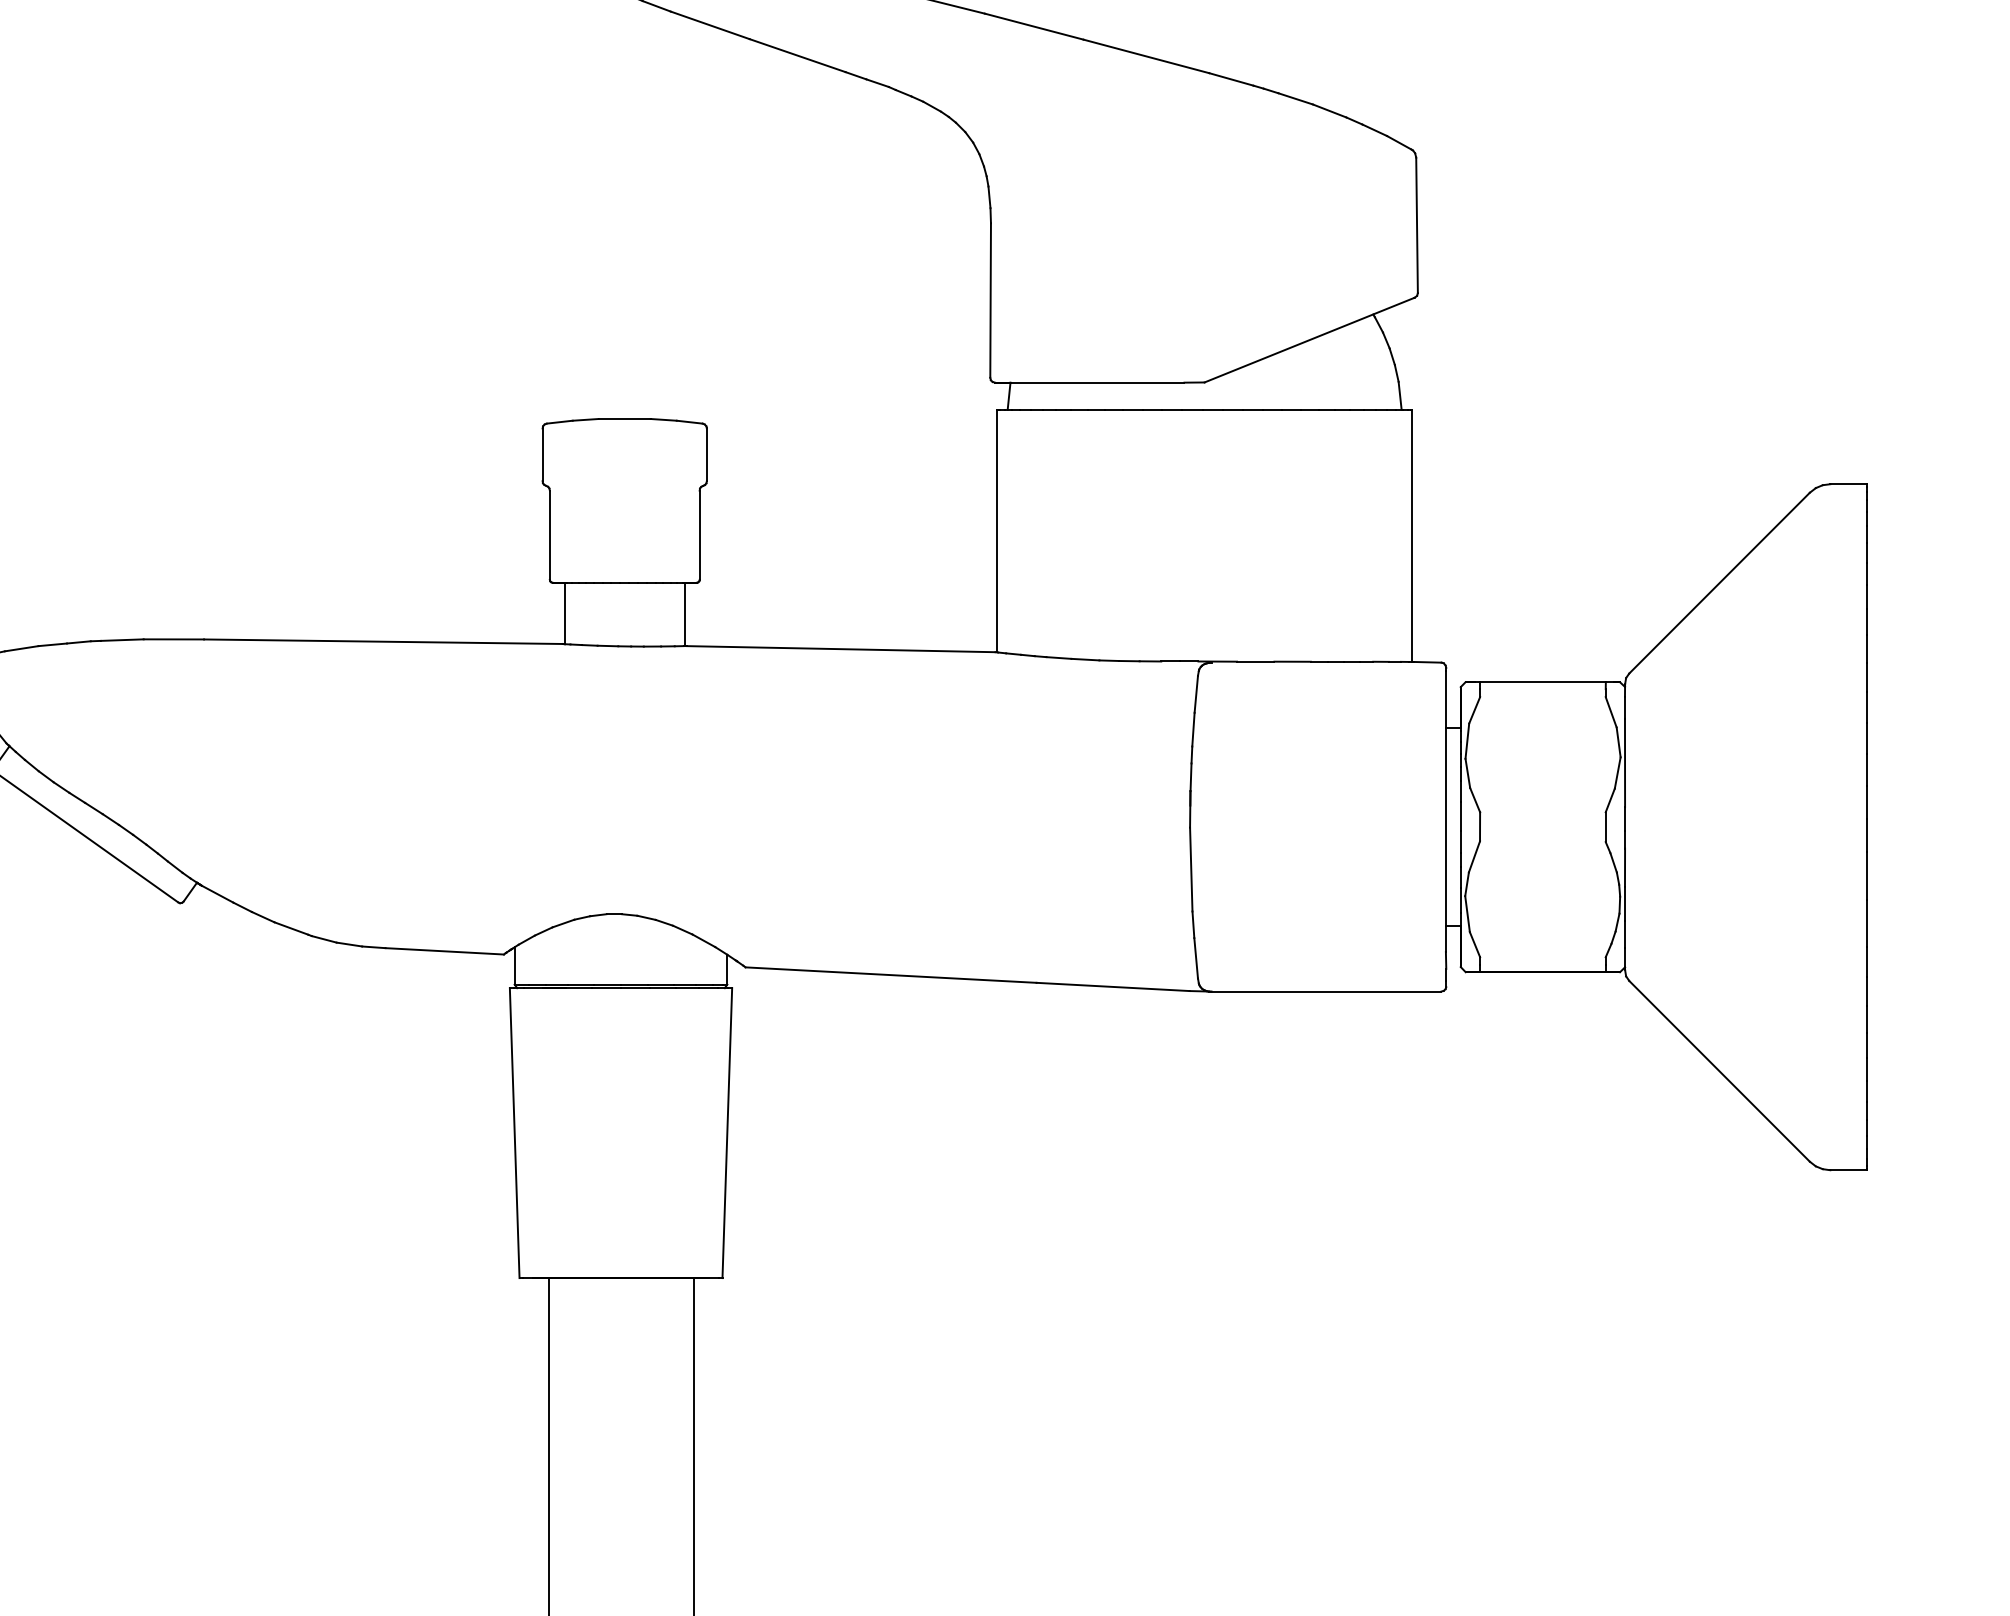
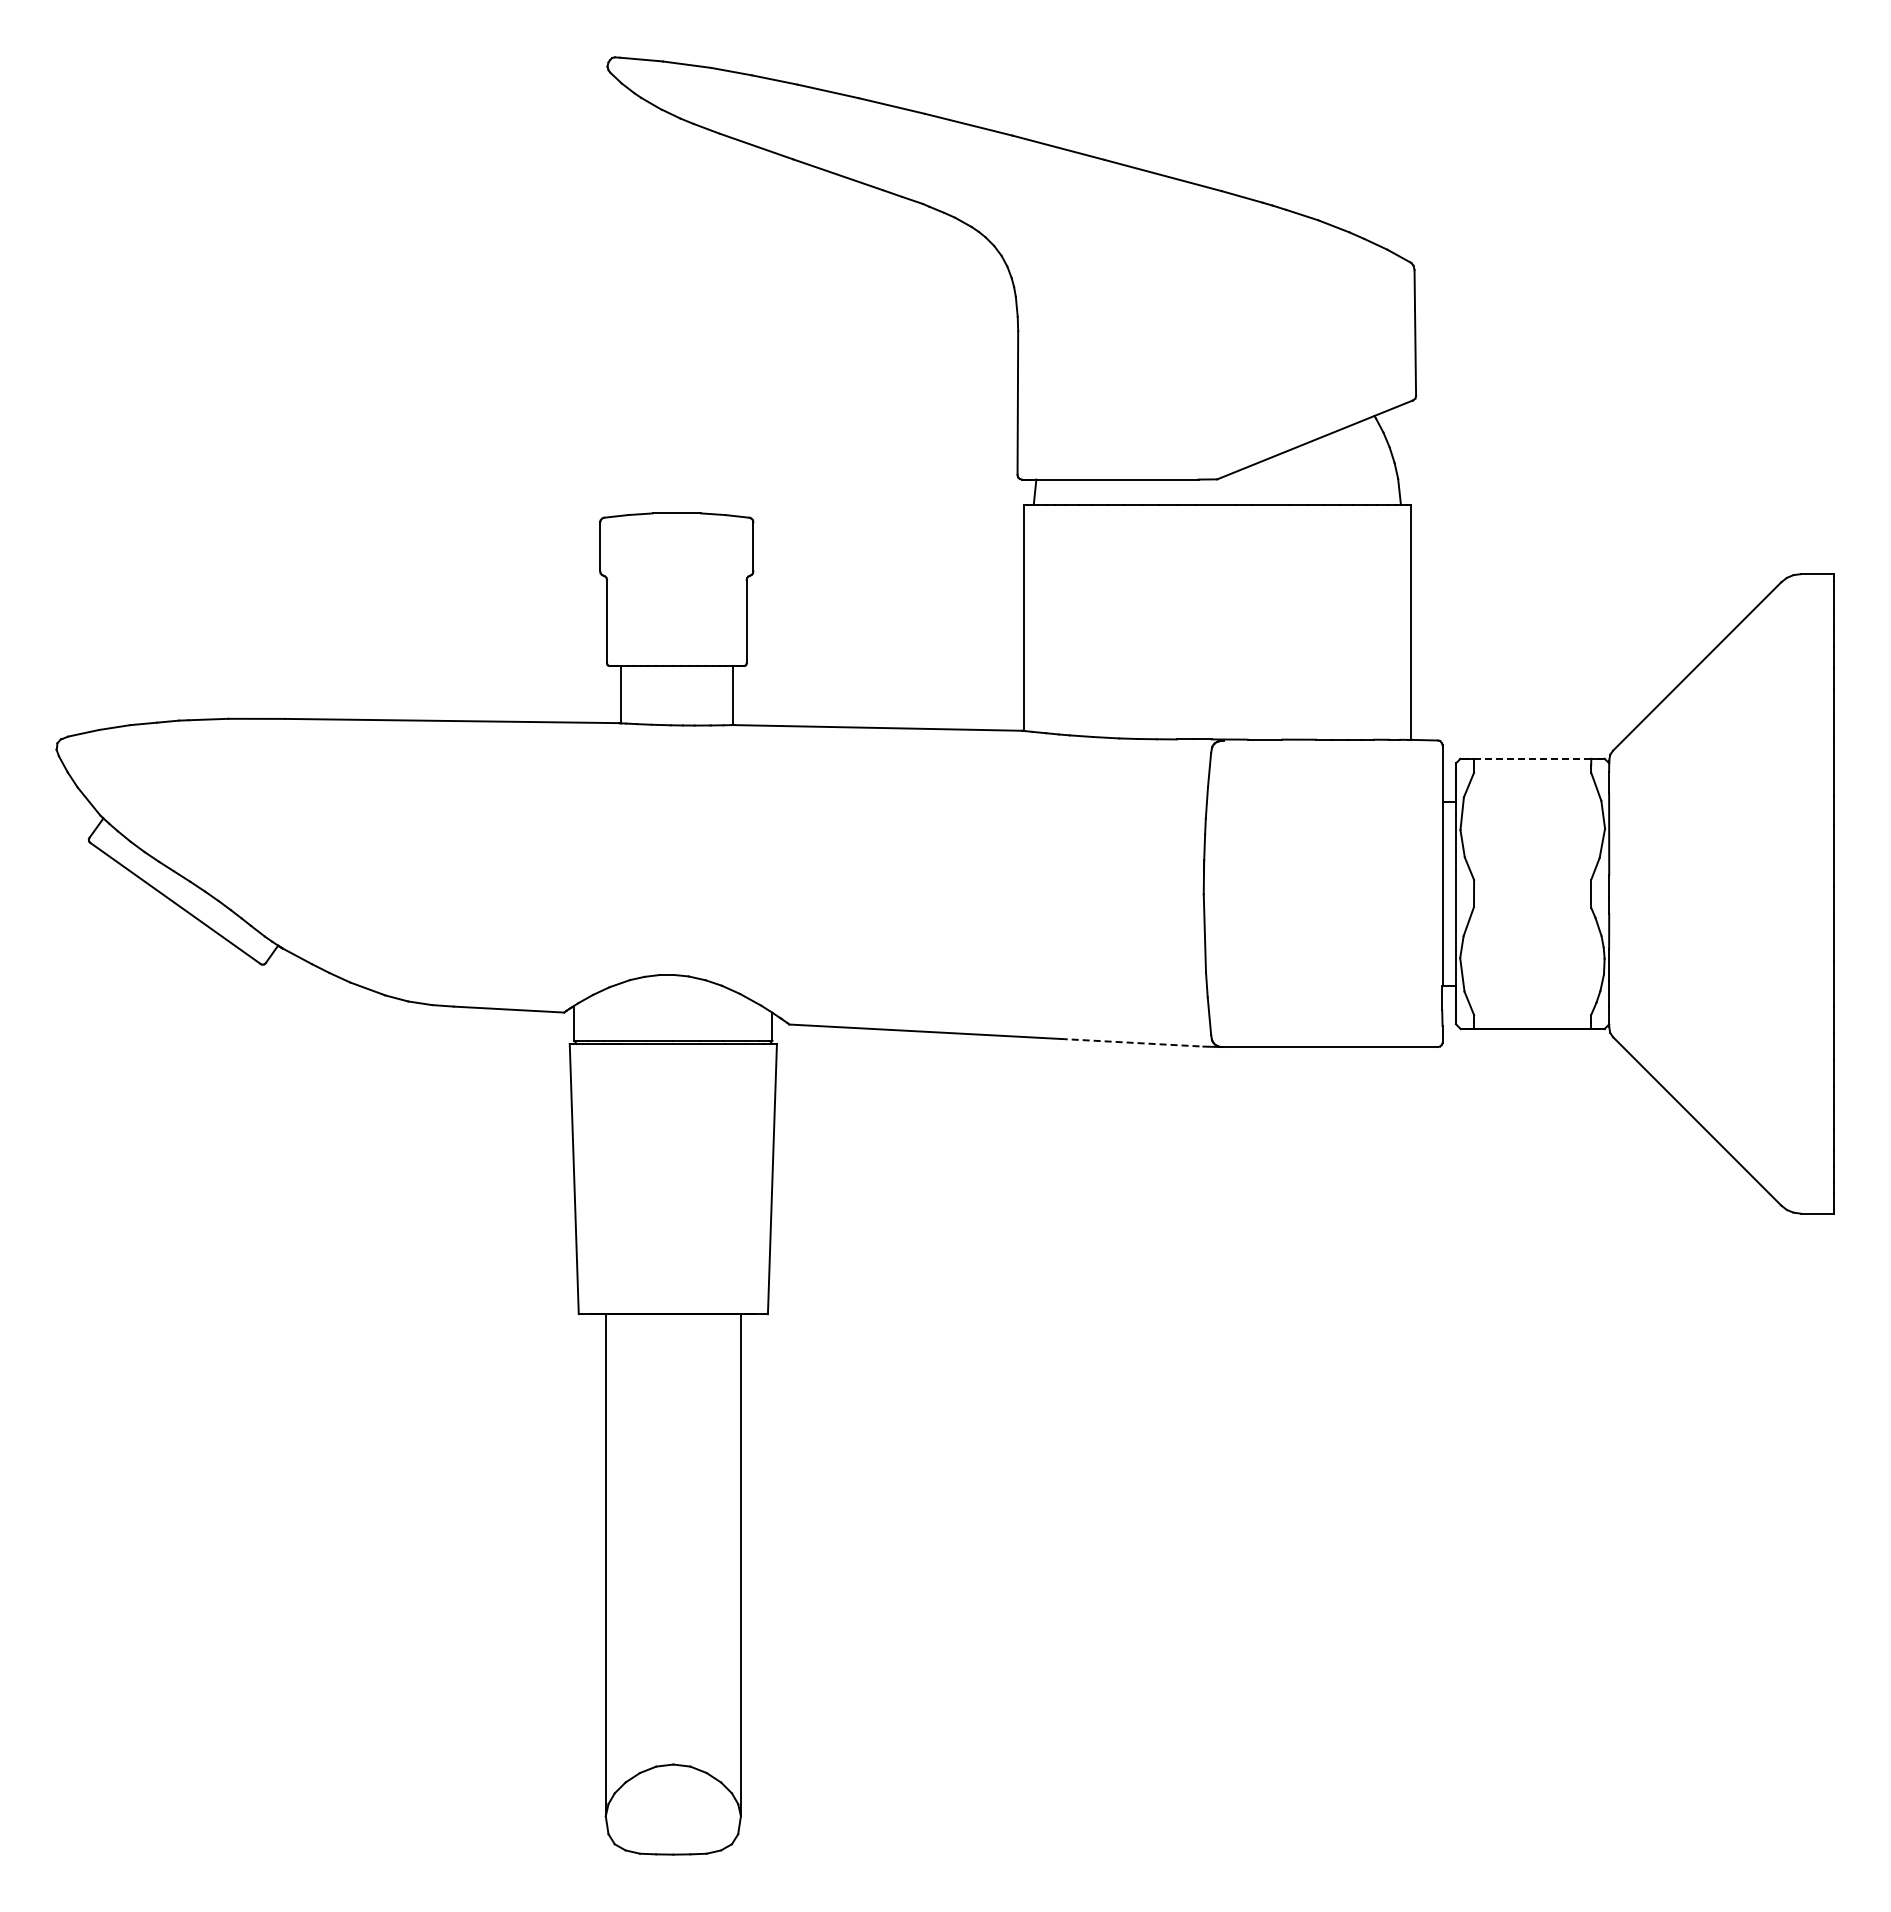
line: (1542, 681) -> (1532, 758), solid -> dashed
line: (1113, 986) -> (1132, 1042), solid -> dashed

